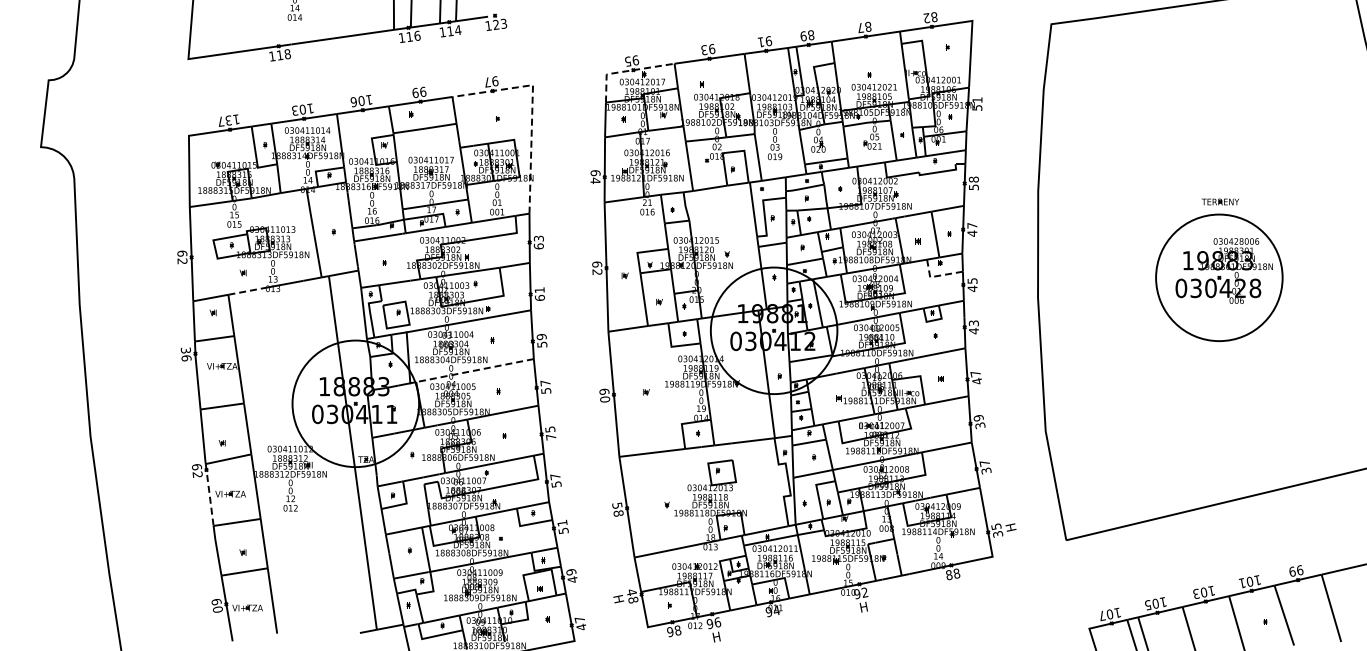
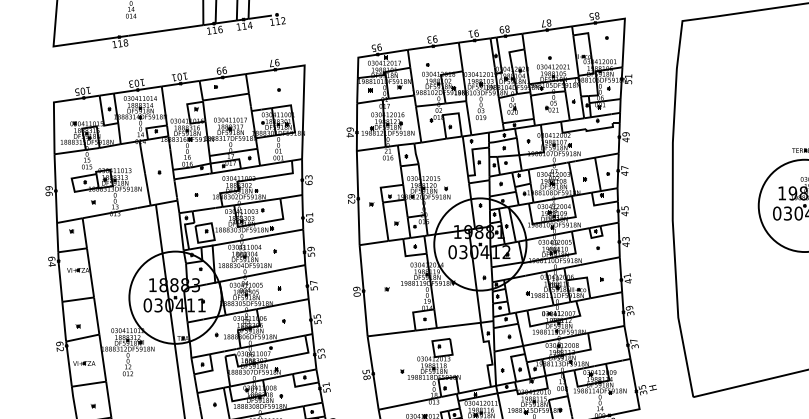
text: (926, 18) -> (591, 16), 82 -> 85
text: (499, 24) -> (280, 21), 123 -> 112
line: (626, 71) -> (372, 55), dashed -> solid
text: (353, 102) -> (173, 78), 106 -> 101
line: (532, 108) -> (304, 82), dashed -> solid
text: (224, 120) -> (79, 91), 137 -> 105
text: (973, 183) -> (625, 137), 58 -> 49
text: (182, 261) -> (49, 193), 62 -> 66
line: (937, 275) -> (599, 204), dashed -> solid
line: (247, 291) -> (96, 215), dashed -> solid
text: (185, 354) -> (51, 261), 36 -> 64
line: (475, 370) -> (262, 273), dashed -> solid
text: (975, 373) -> (627, 275), 47 -> 41
text: (551, 437) -> (318, 322), 75 -> 55
text: (555, 476) -> (321, 350), 57 -> 53
line: (209, 495) -> (68, 364), dashed -> solid

